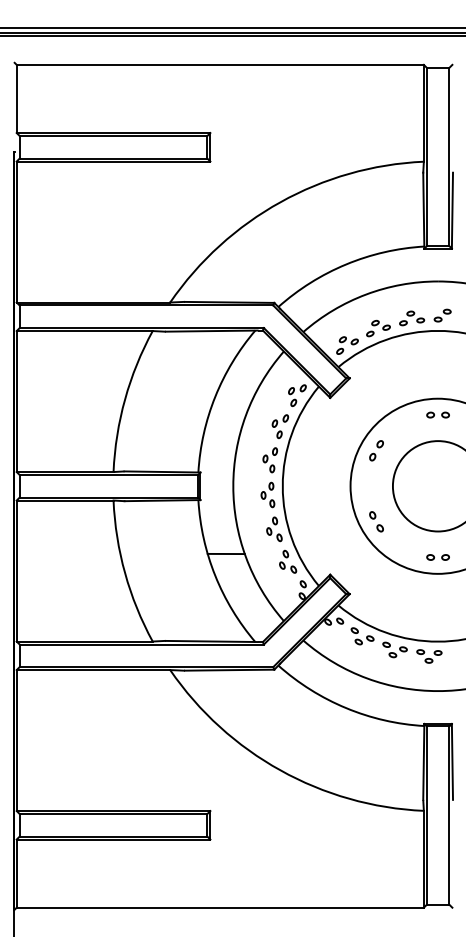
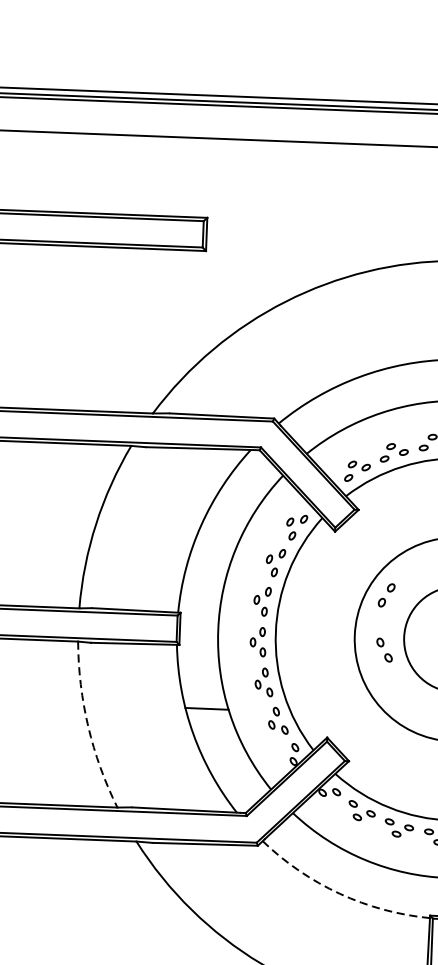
part: (376, 521) -> (384, 649), moved
arc: (125, 573) -> (88, 727), solid -> dashed
arc: (346, 708) -> (340, 894), solid -> dashed

